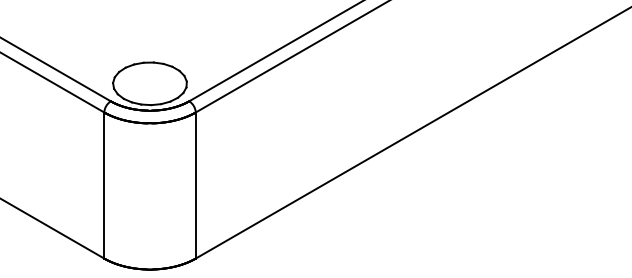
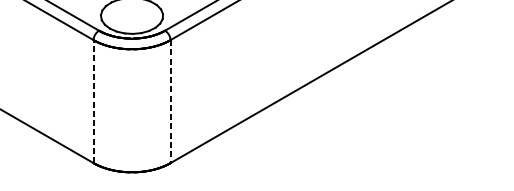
line: (104, 185) -> (93, 101), solid -> dashed
line: (195, 186) -> (170, 102), solid -> dashed

